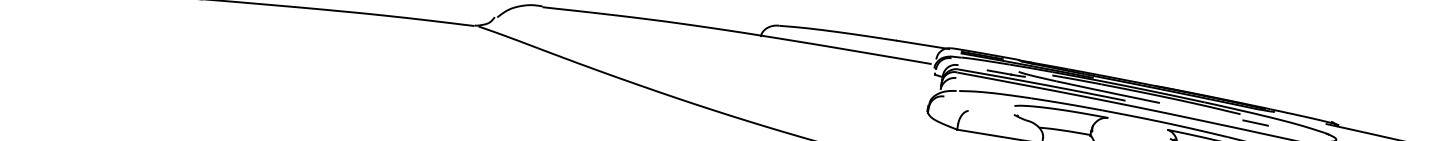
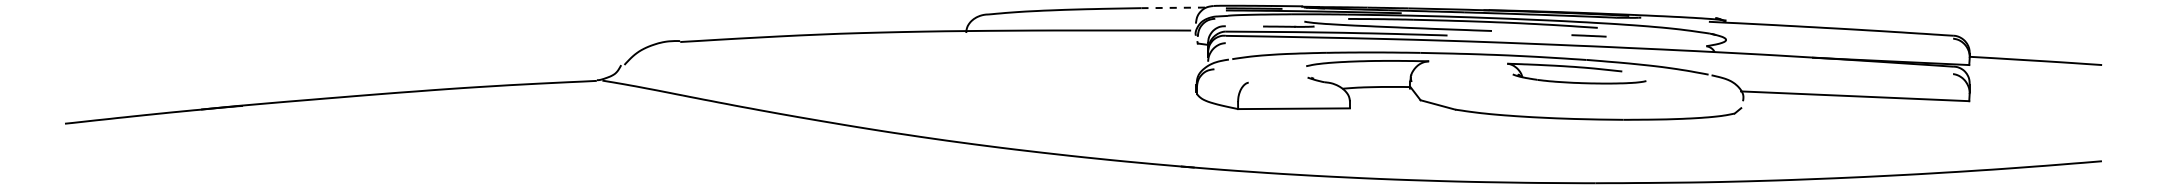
line: (923, 44) -> (1176, 7), solid -> dashed
line: (1255, 122) -> (1588, 35), moved

